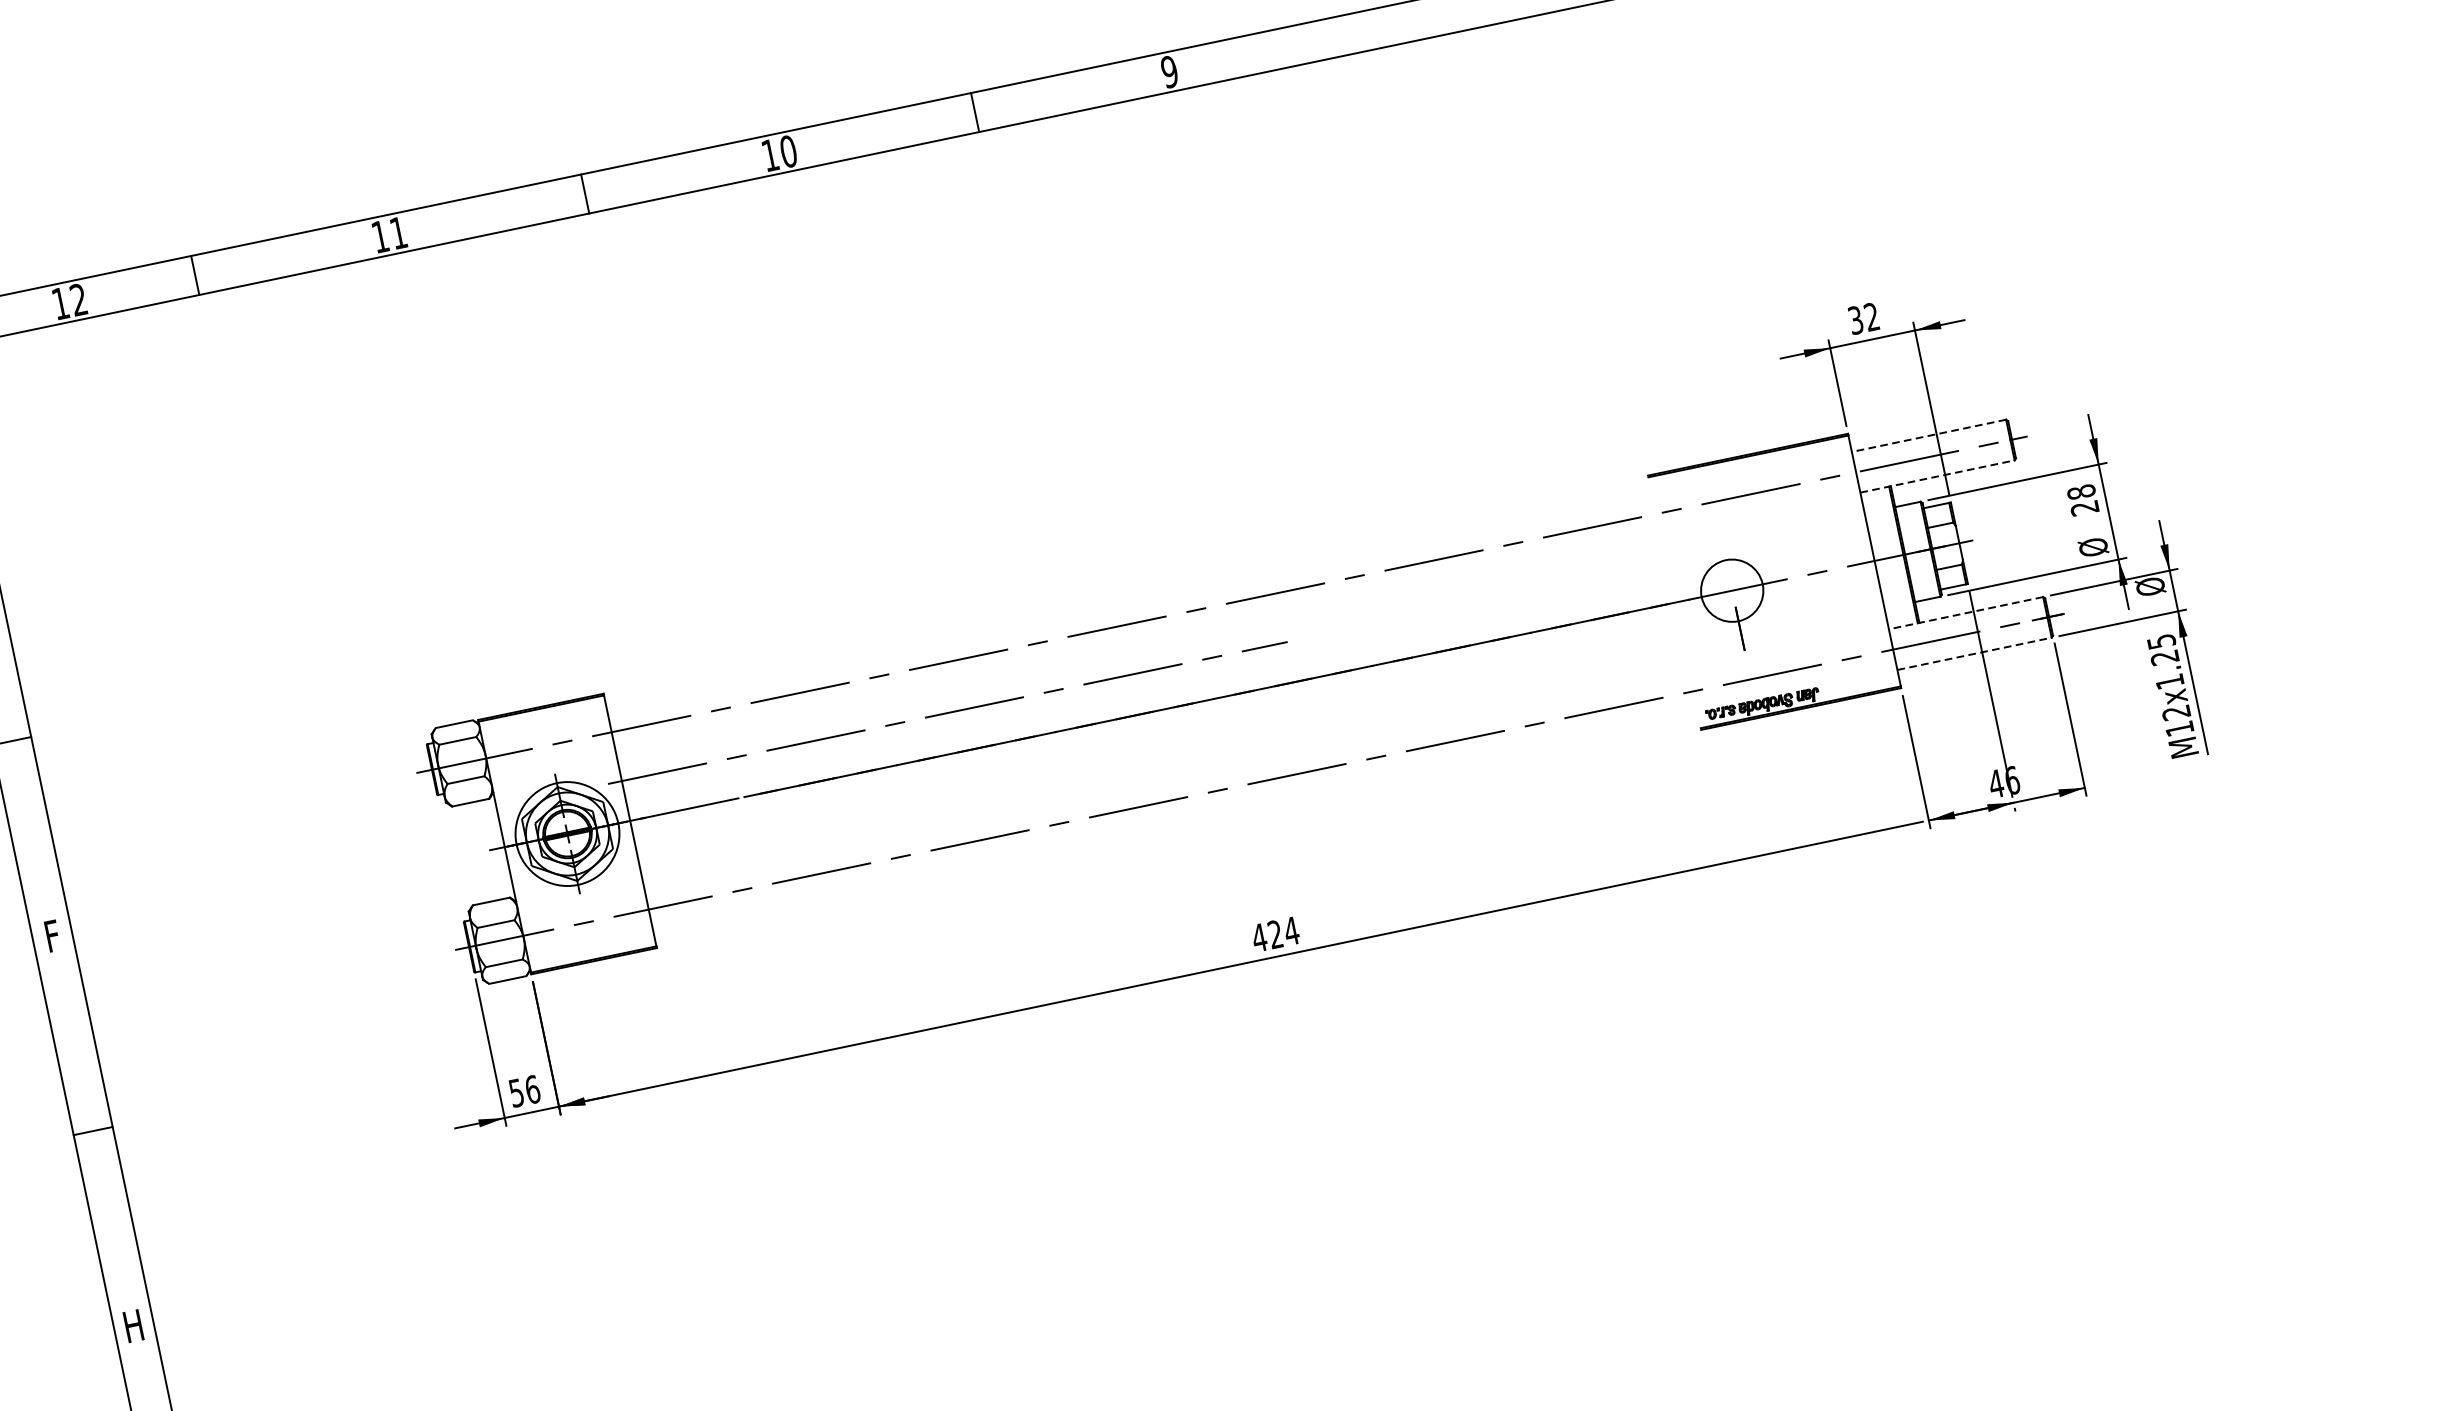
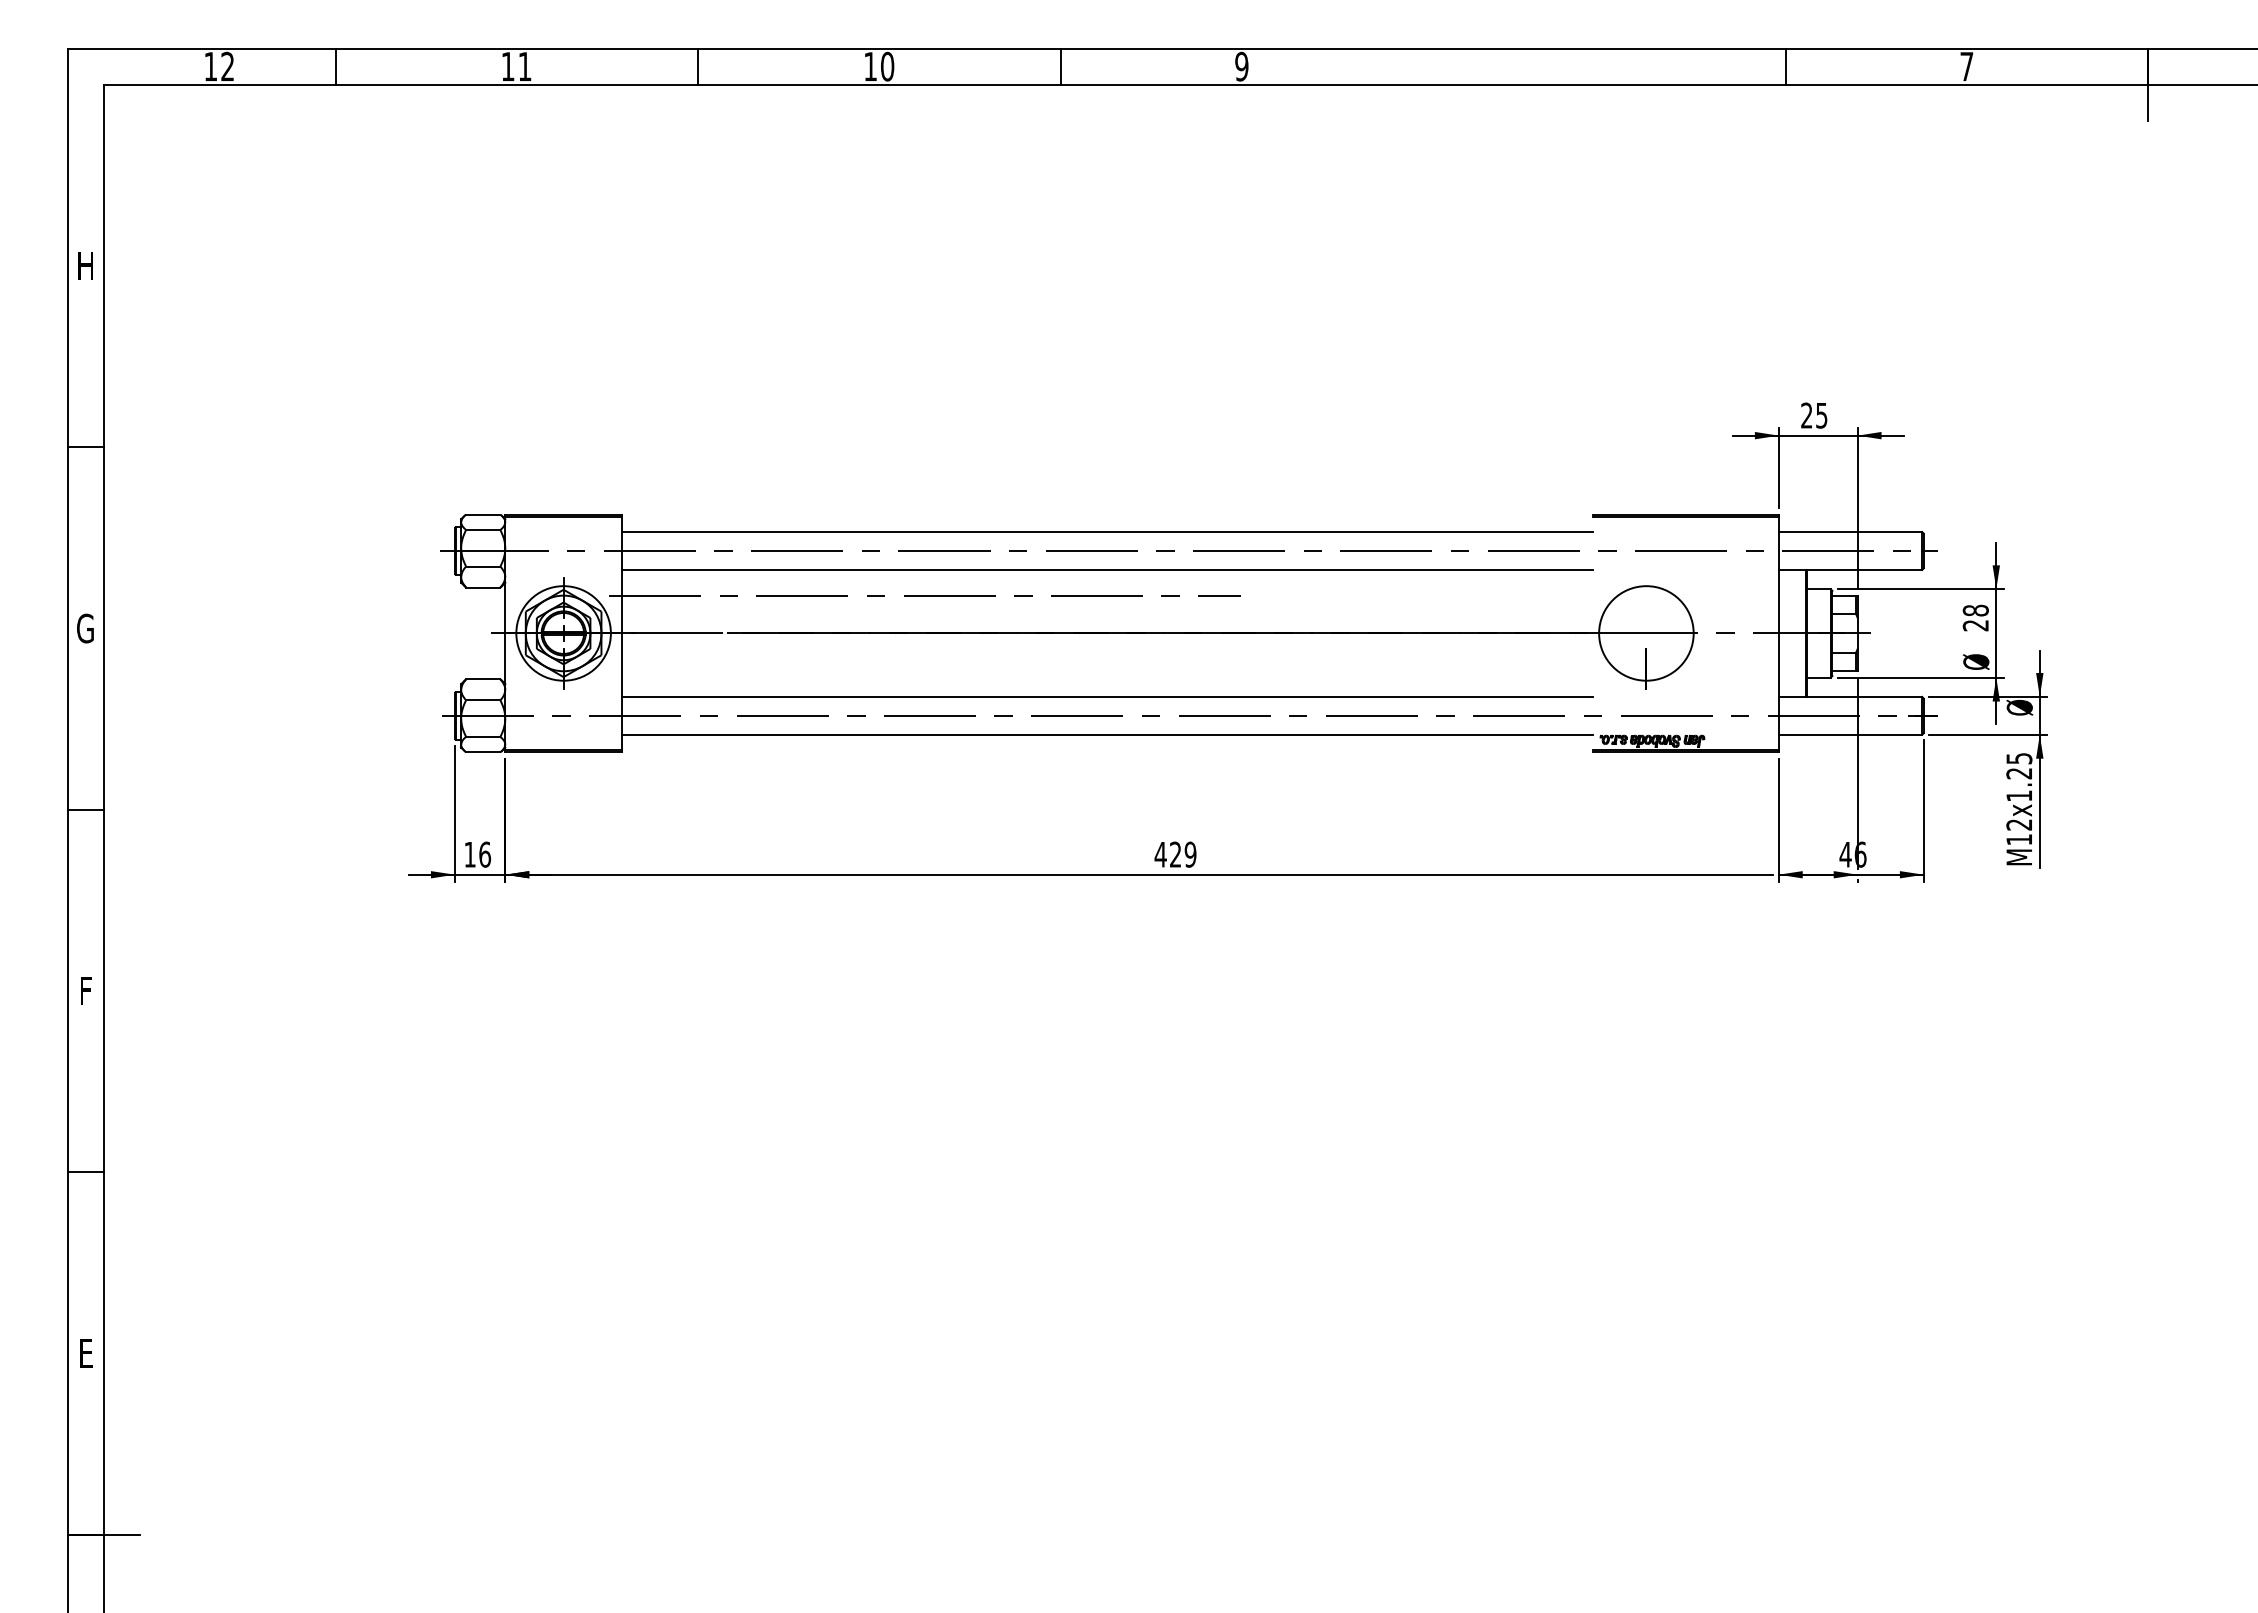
text: (1864, 318) -> (1814, 415), 32 -> 25
line: (1929, 436) -> (1850, 532), dashed -> solid
line: (1937, 476) -> (1850, 569), dashed -> solid
circle: (1732, 590) -> (1646, 633), size x1.67
line: (1128, 603) -> (1106, 532), added
line: (1965, 612) -> (1850, 696), dashed -> solid
line: (1137, 643) -> (1106, 569), added
line: (1974, 653) -> (1850, 734), dashed -> solid
line: (1165, 779) -> (1106, 696), added
line: (1174, 820) -> (1106, 734), added
text: (1291, 930) -> (1190, 854), 424 -> 429
text: (52, 936) -> (85, 628), F -> G
text: (515, 1092) -> (469, 854), 56 -> 16
text: (133, 1325) -> (85, 990), H -> F

